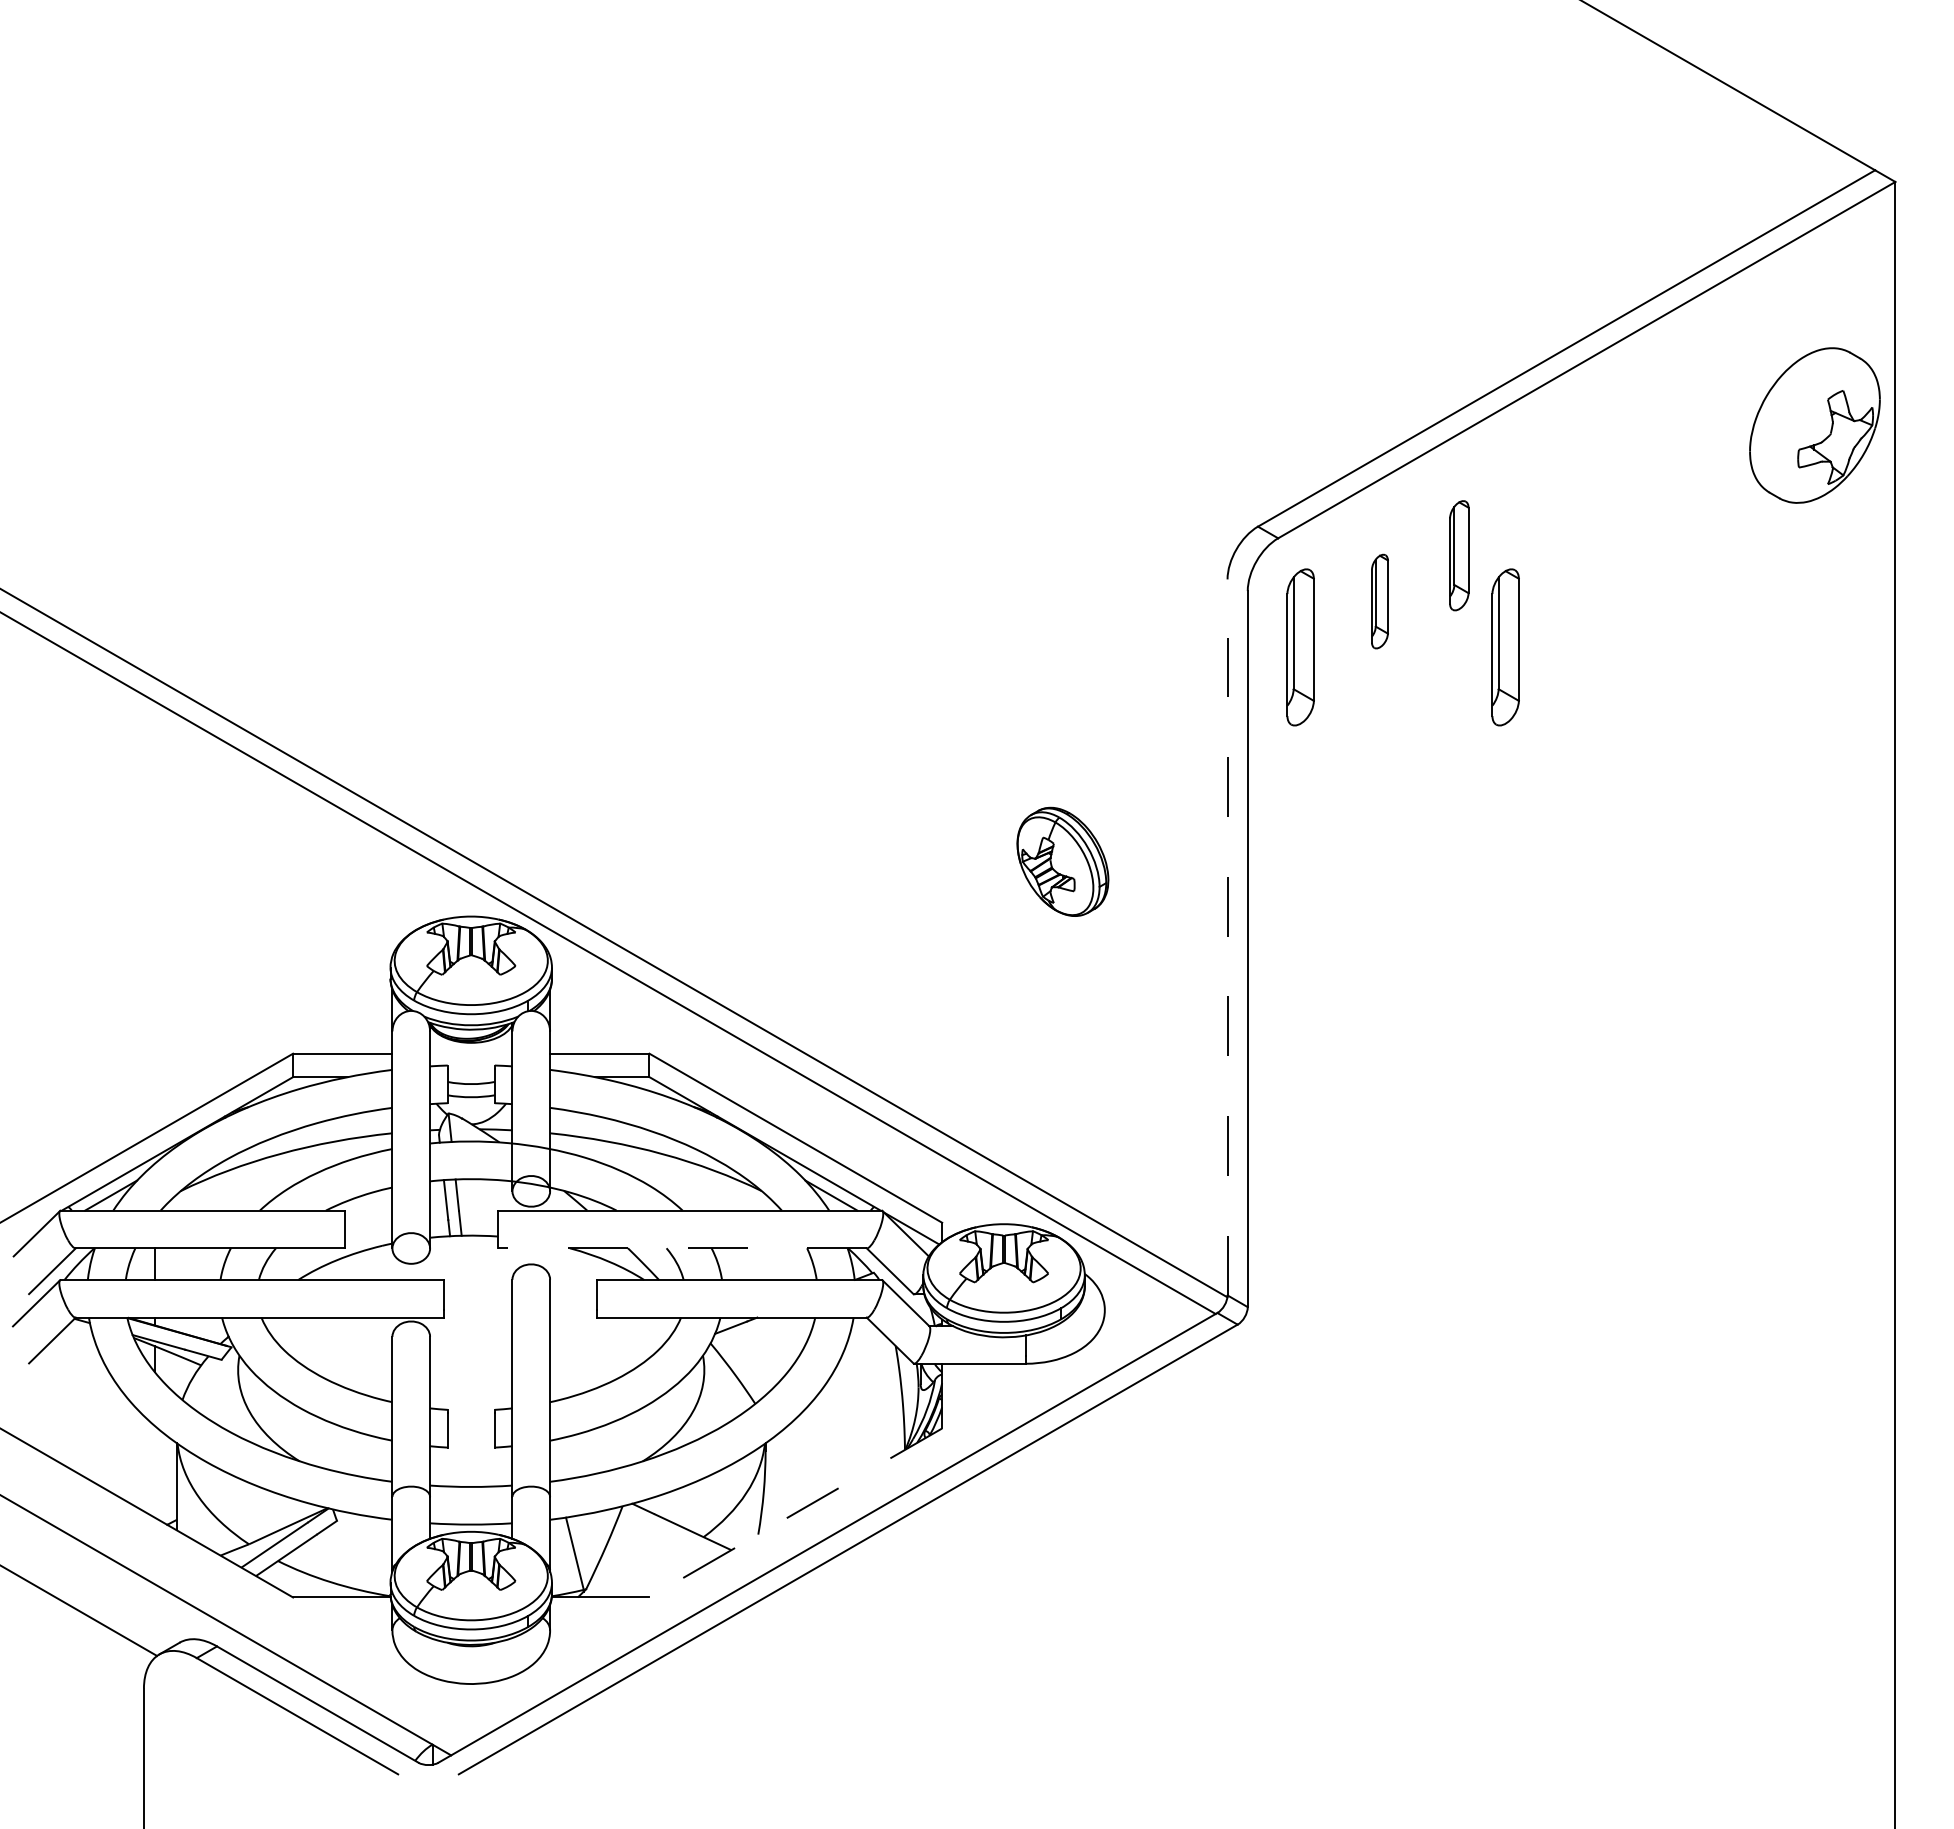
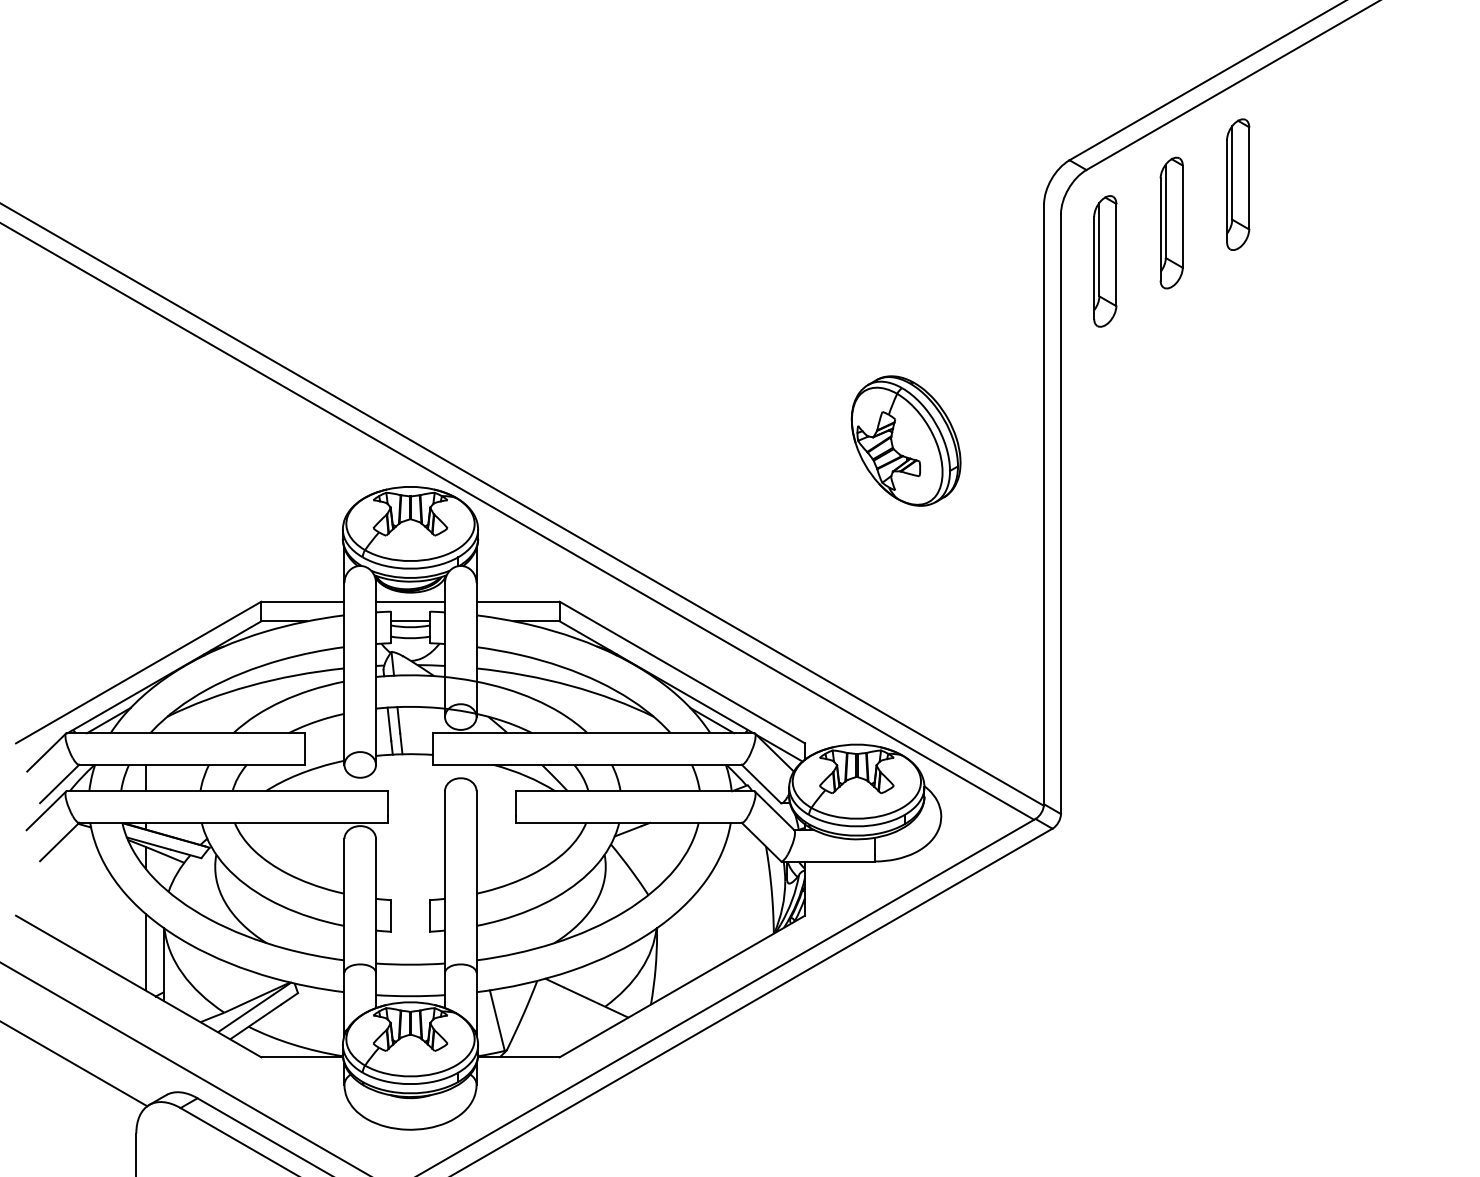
part: (1459, 555) -> (1238, 184), size x1.43
part: (1379, 601) -> (1171, 222), size x1.67
part: (1505, 647) -> (1276, 261), removed
part: (1062, 861) -> (905, 440), size x1.43
line: (1227, 936) -> (1044, 503), dashed -> solid
line: (471, 1053) -> (410, 601), added
line: (470, 1077) -> (409, 621), added
line: (682, 1248) -> (587, 764), dashed -> solid
line: (154, 1471) -> (145, 951), added
line: (795, 1513) -> (682, 986), dashed -> solid

